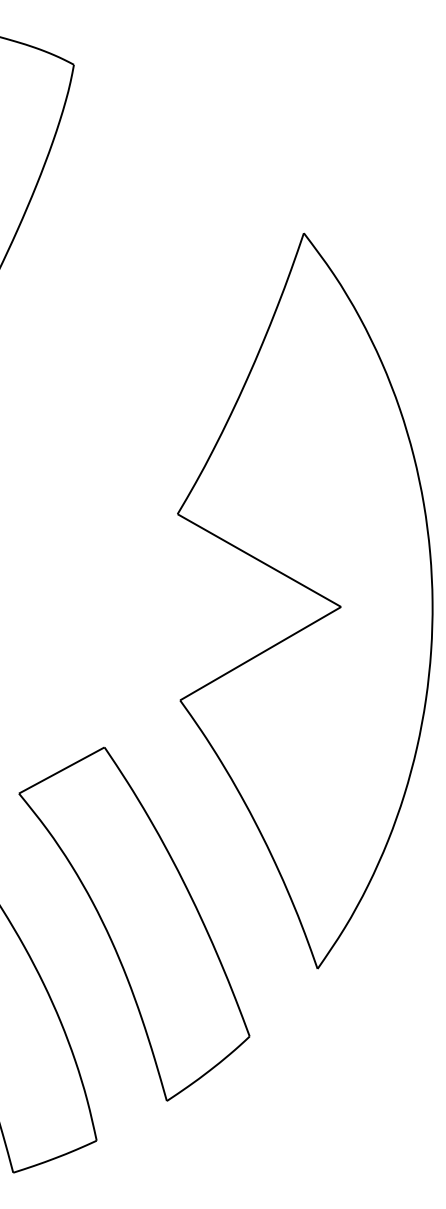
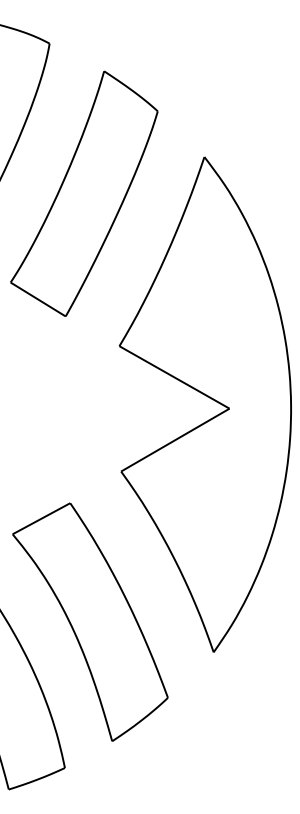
part: (125, 287) -> (84, 193), added

